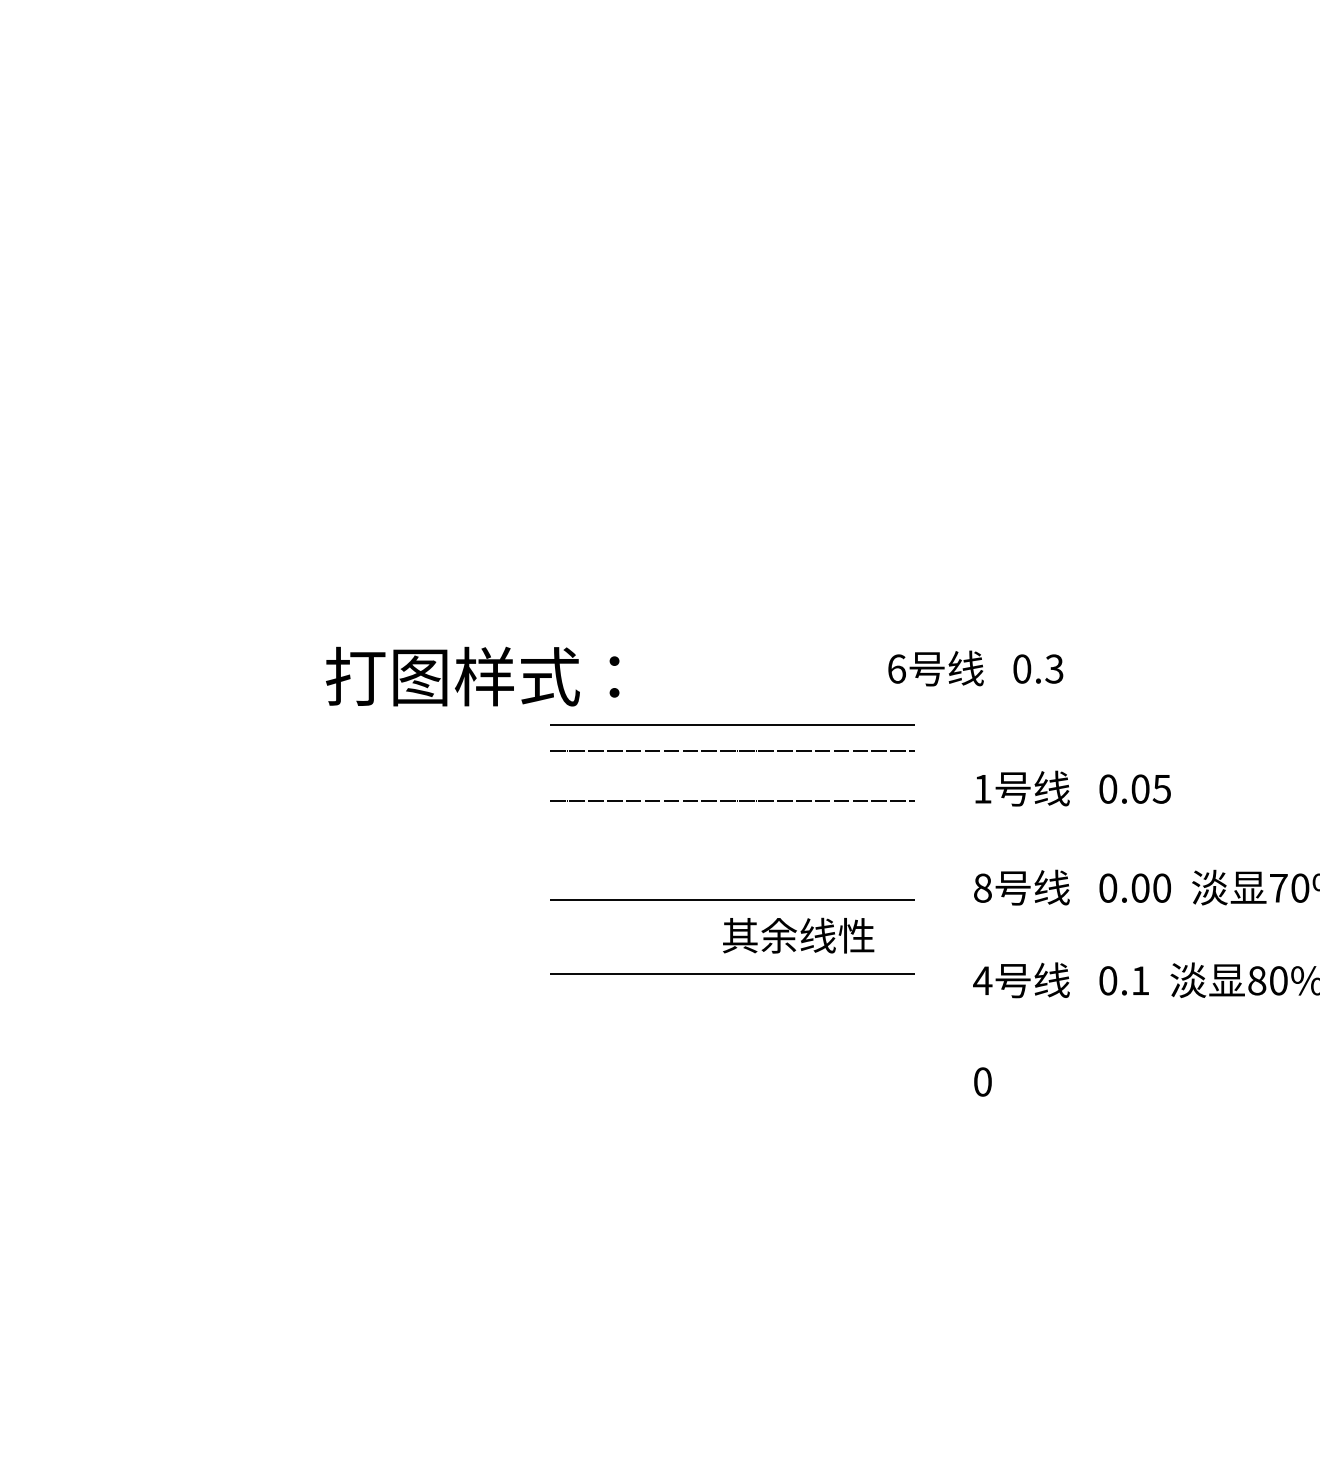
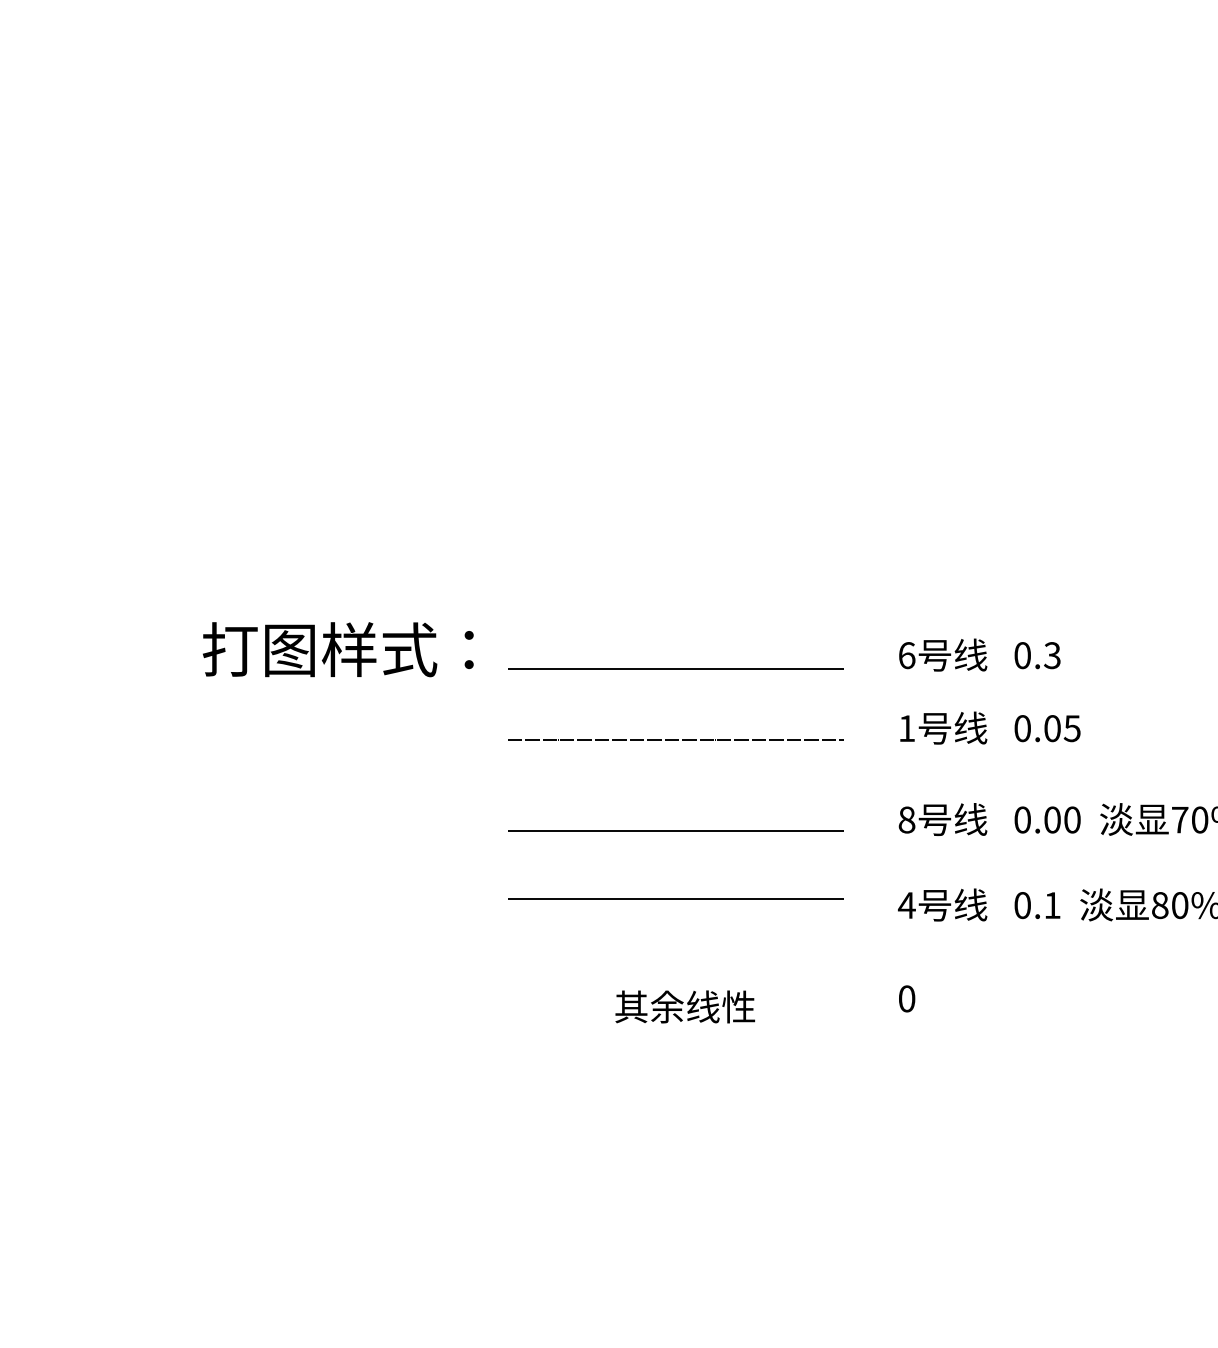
text: (975, 668) -> (979, 655), moved
text: (472, 676) -> (338, 649), moved
line: (732, 750) -> (675, 692), removed
text: (798, 935) -> (685, 1006), moved

